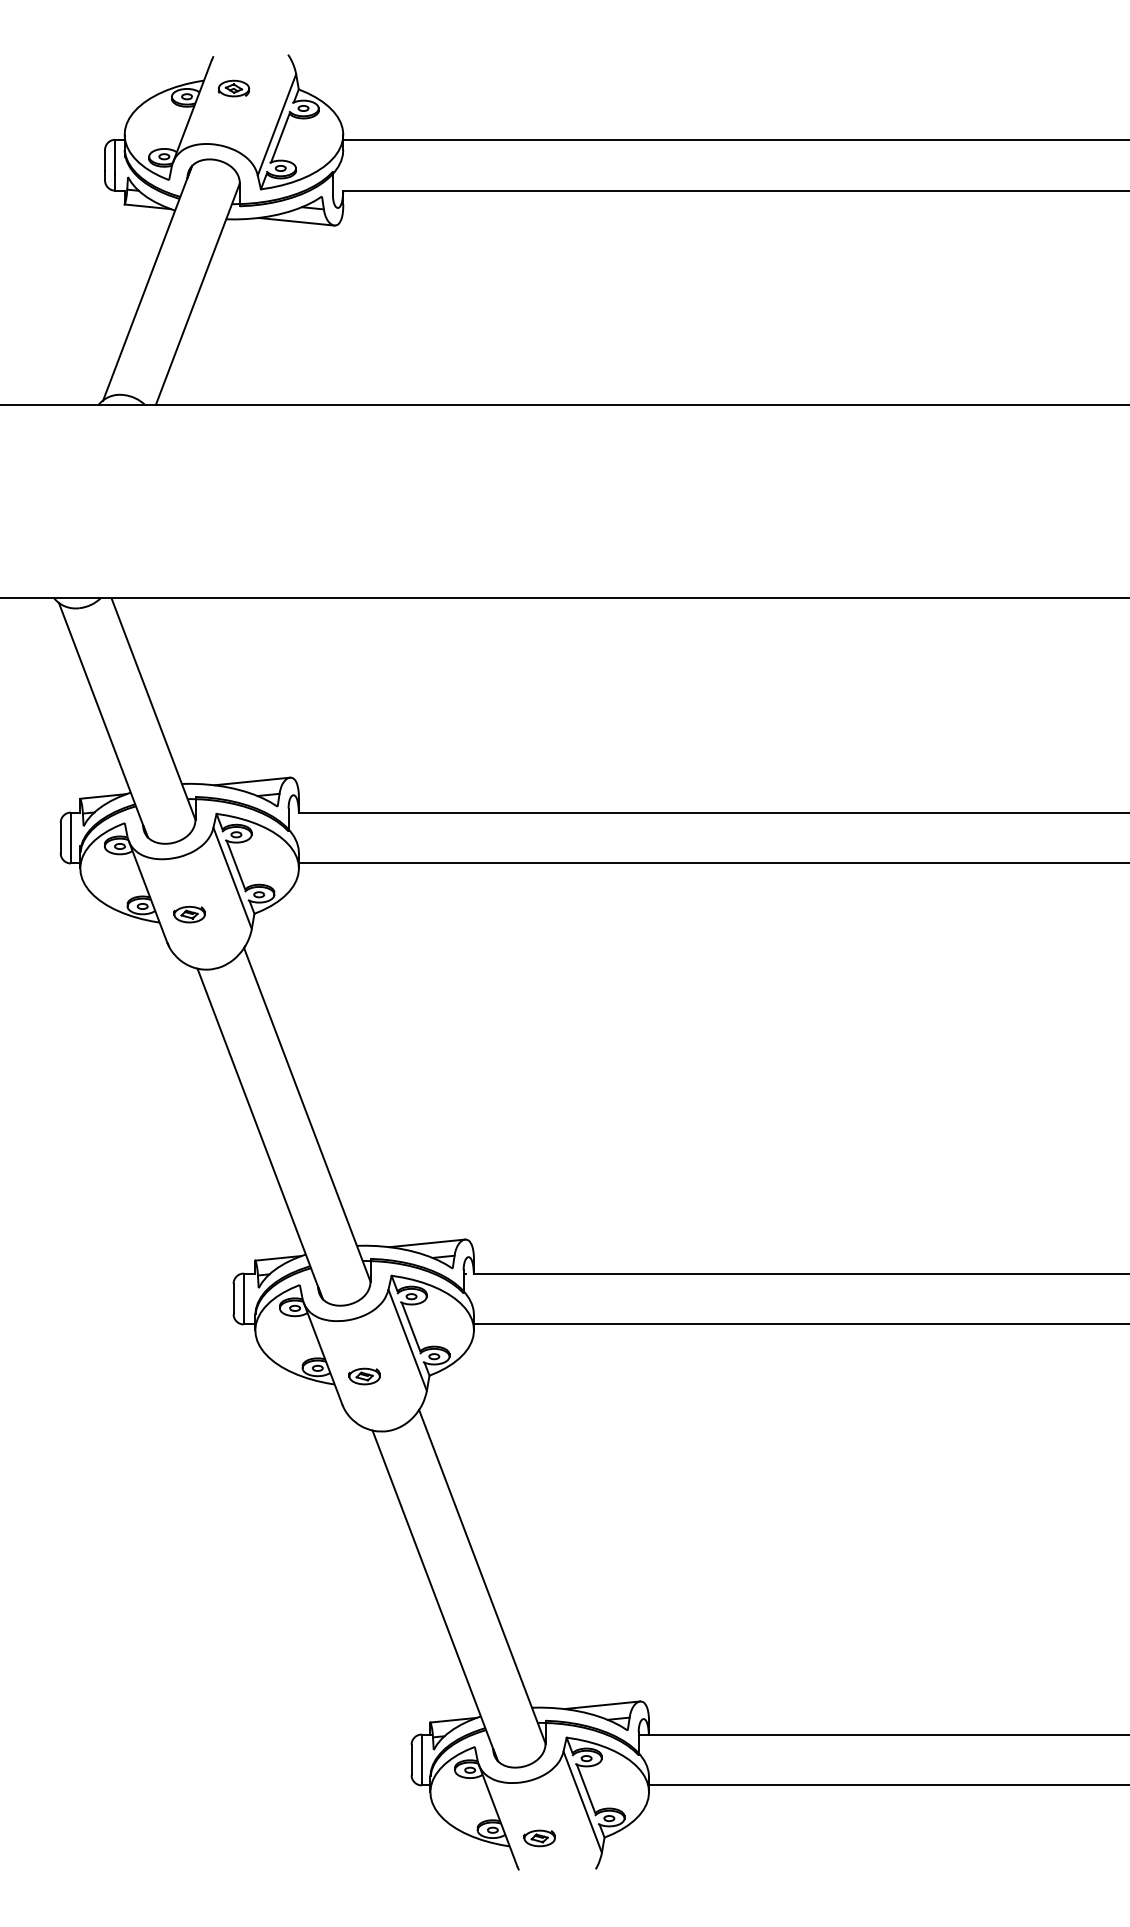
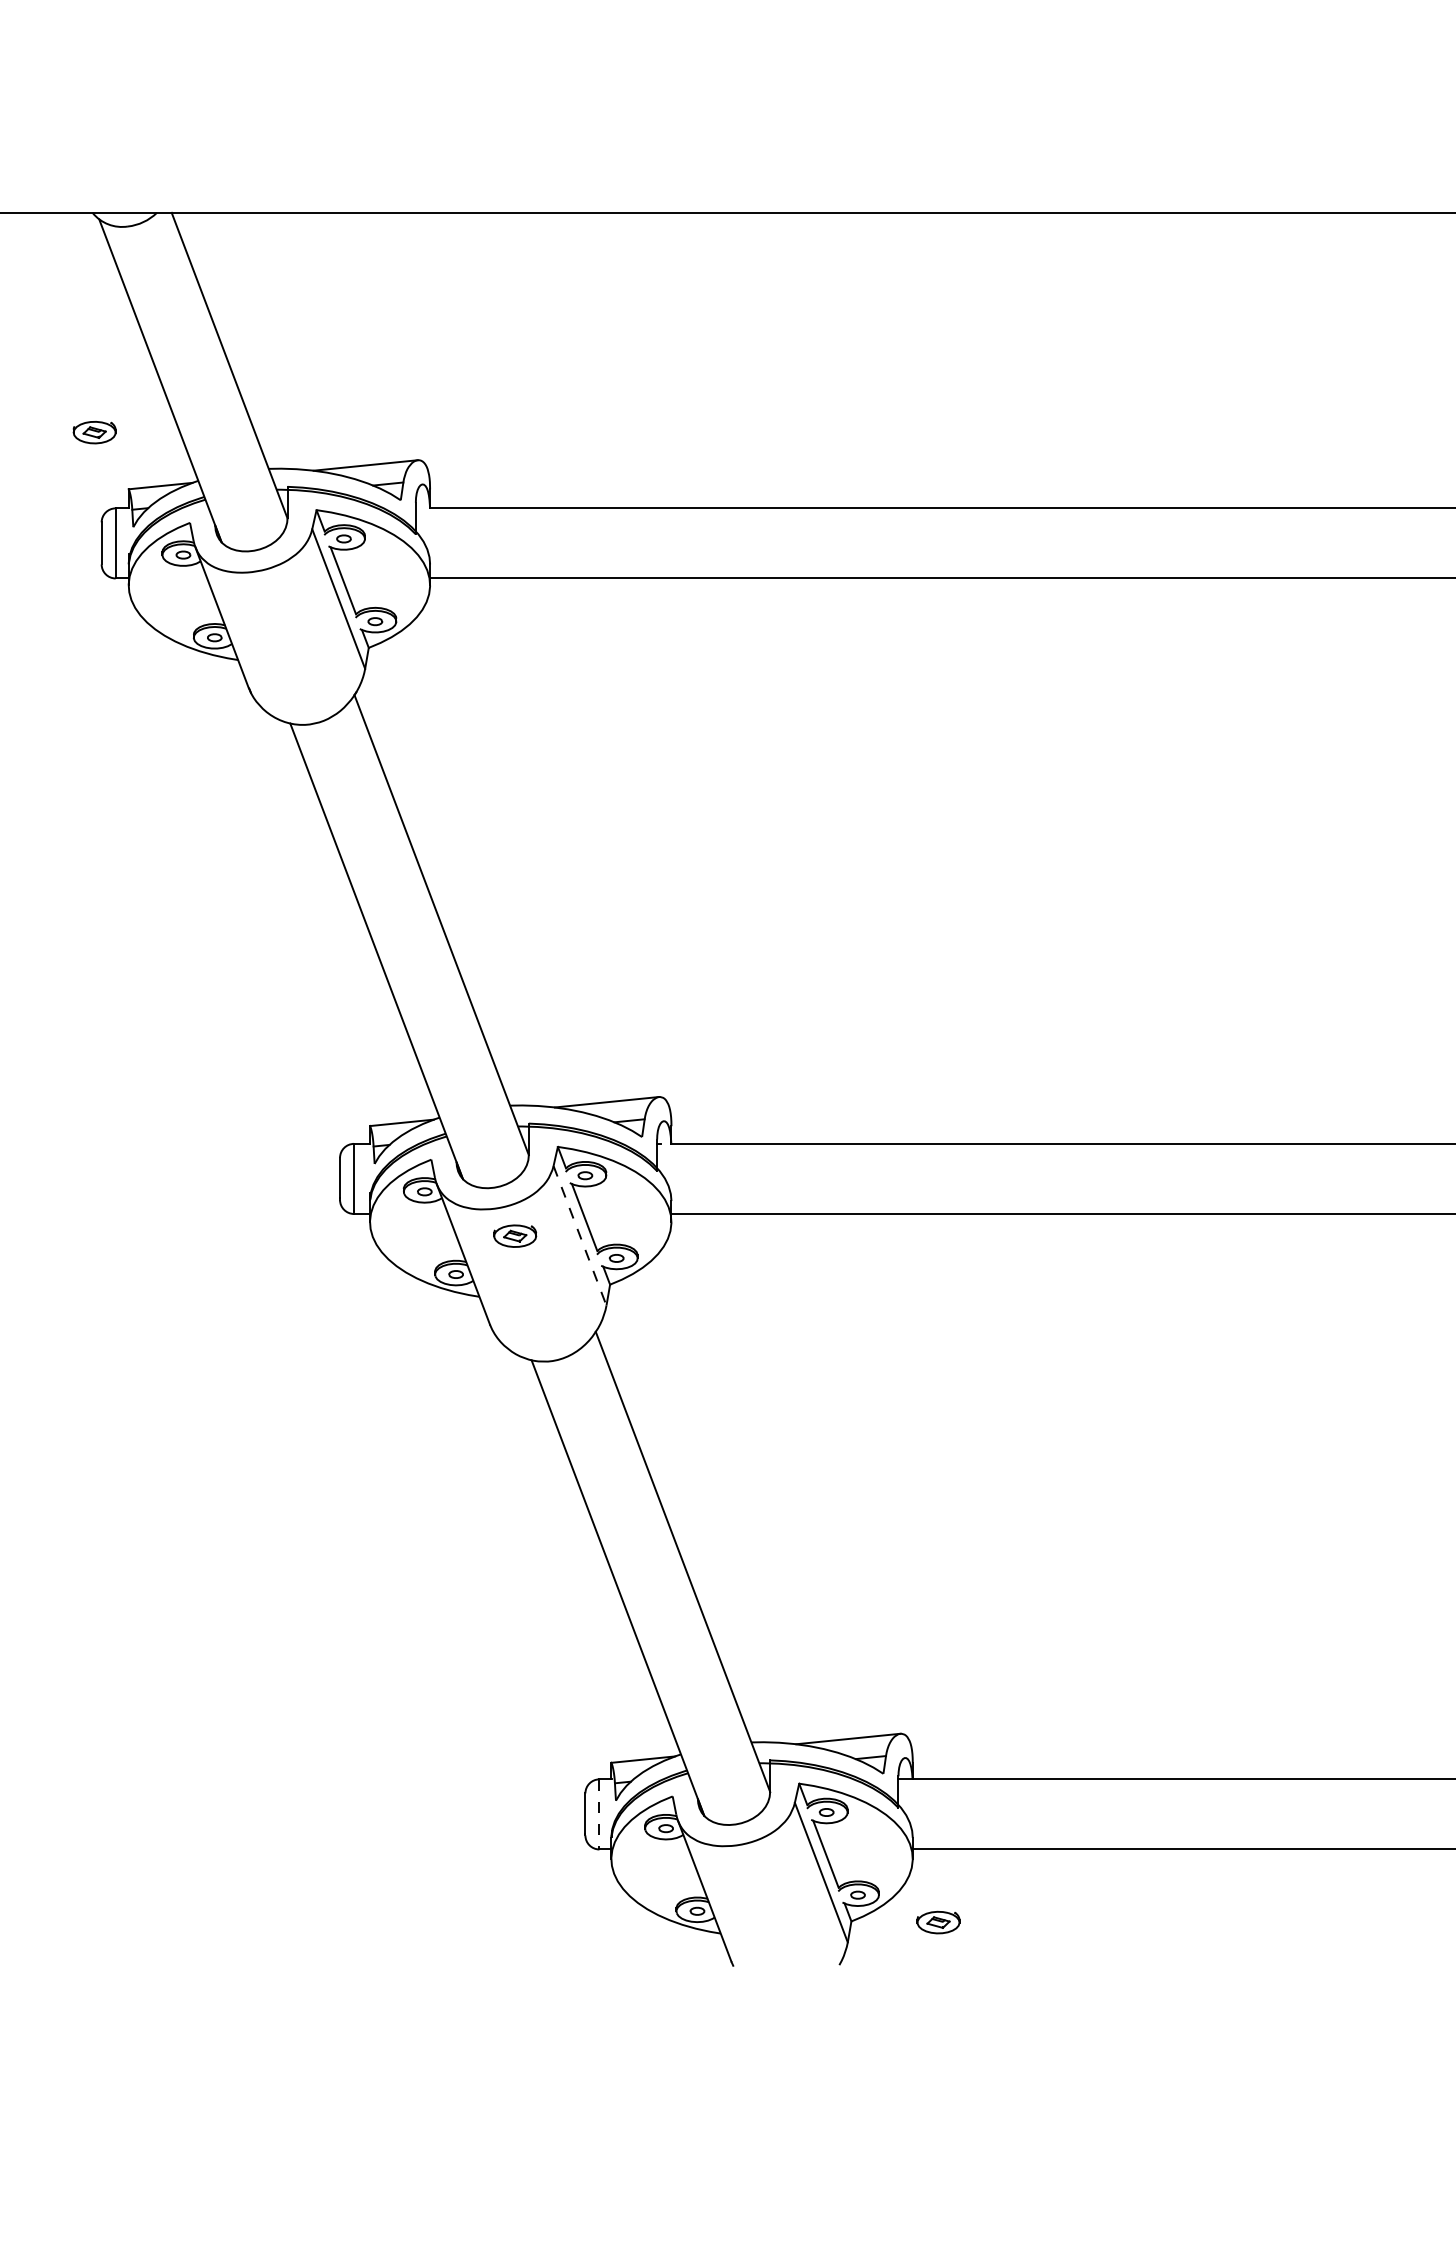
part: (189, 914) -> (94, 432), moved
line: (407, 1340) -> (579, 1236), solid -> dashed
part: (364, 1376) -> (514, 1236), moved
line: (421, 1759) -> (599, 1813), solid -> dashed
part: (539, 1838) -> (938, 1922), moved

